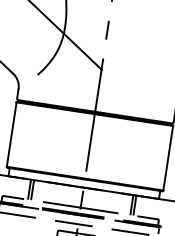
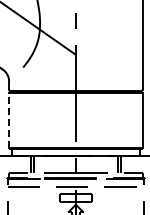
line: (12, 133) -> (9, 119), solid -> dashed

